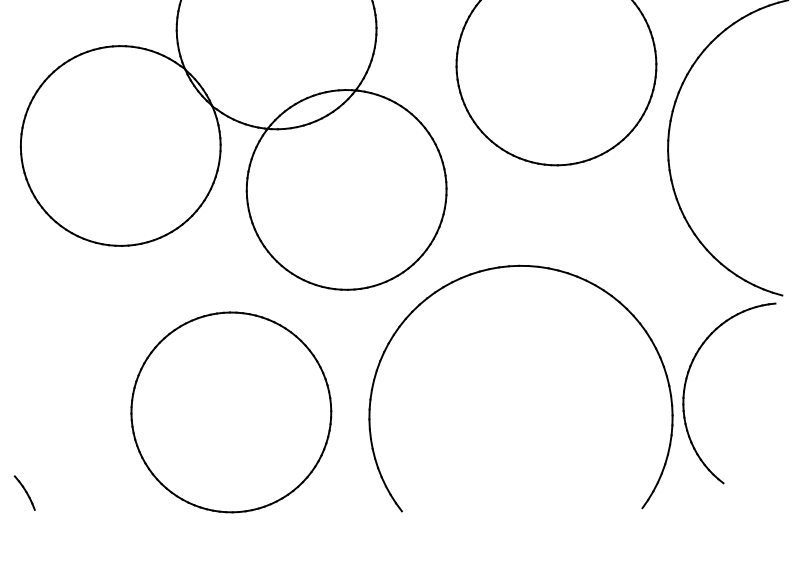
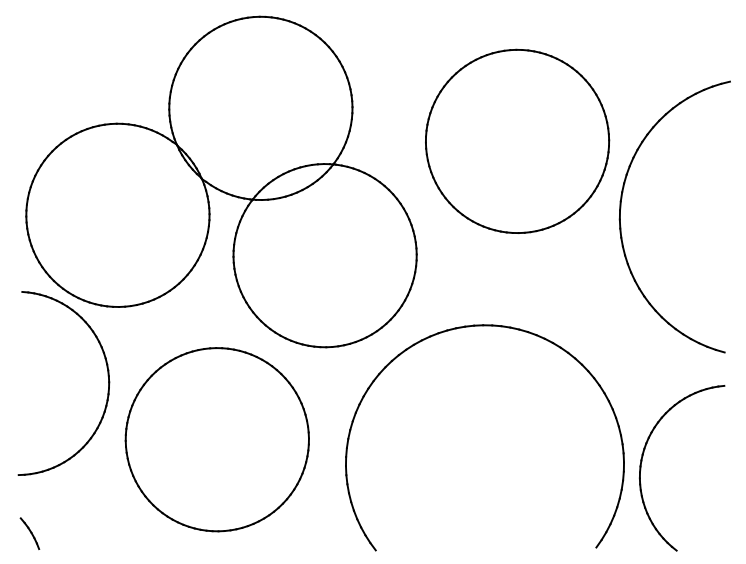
part: (109, 321) -> (107, 376), added
part: (686, 386) -> (642, 461), moved
part: (230, 412) -> (216, 439), moved

